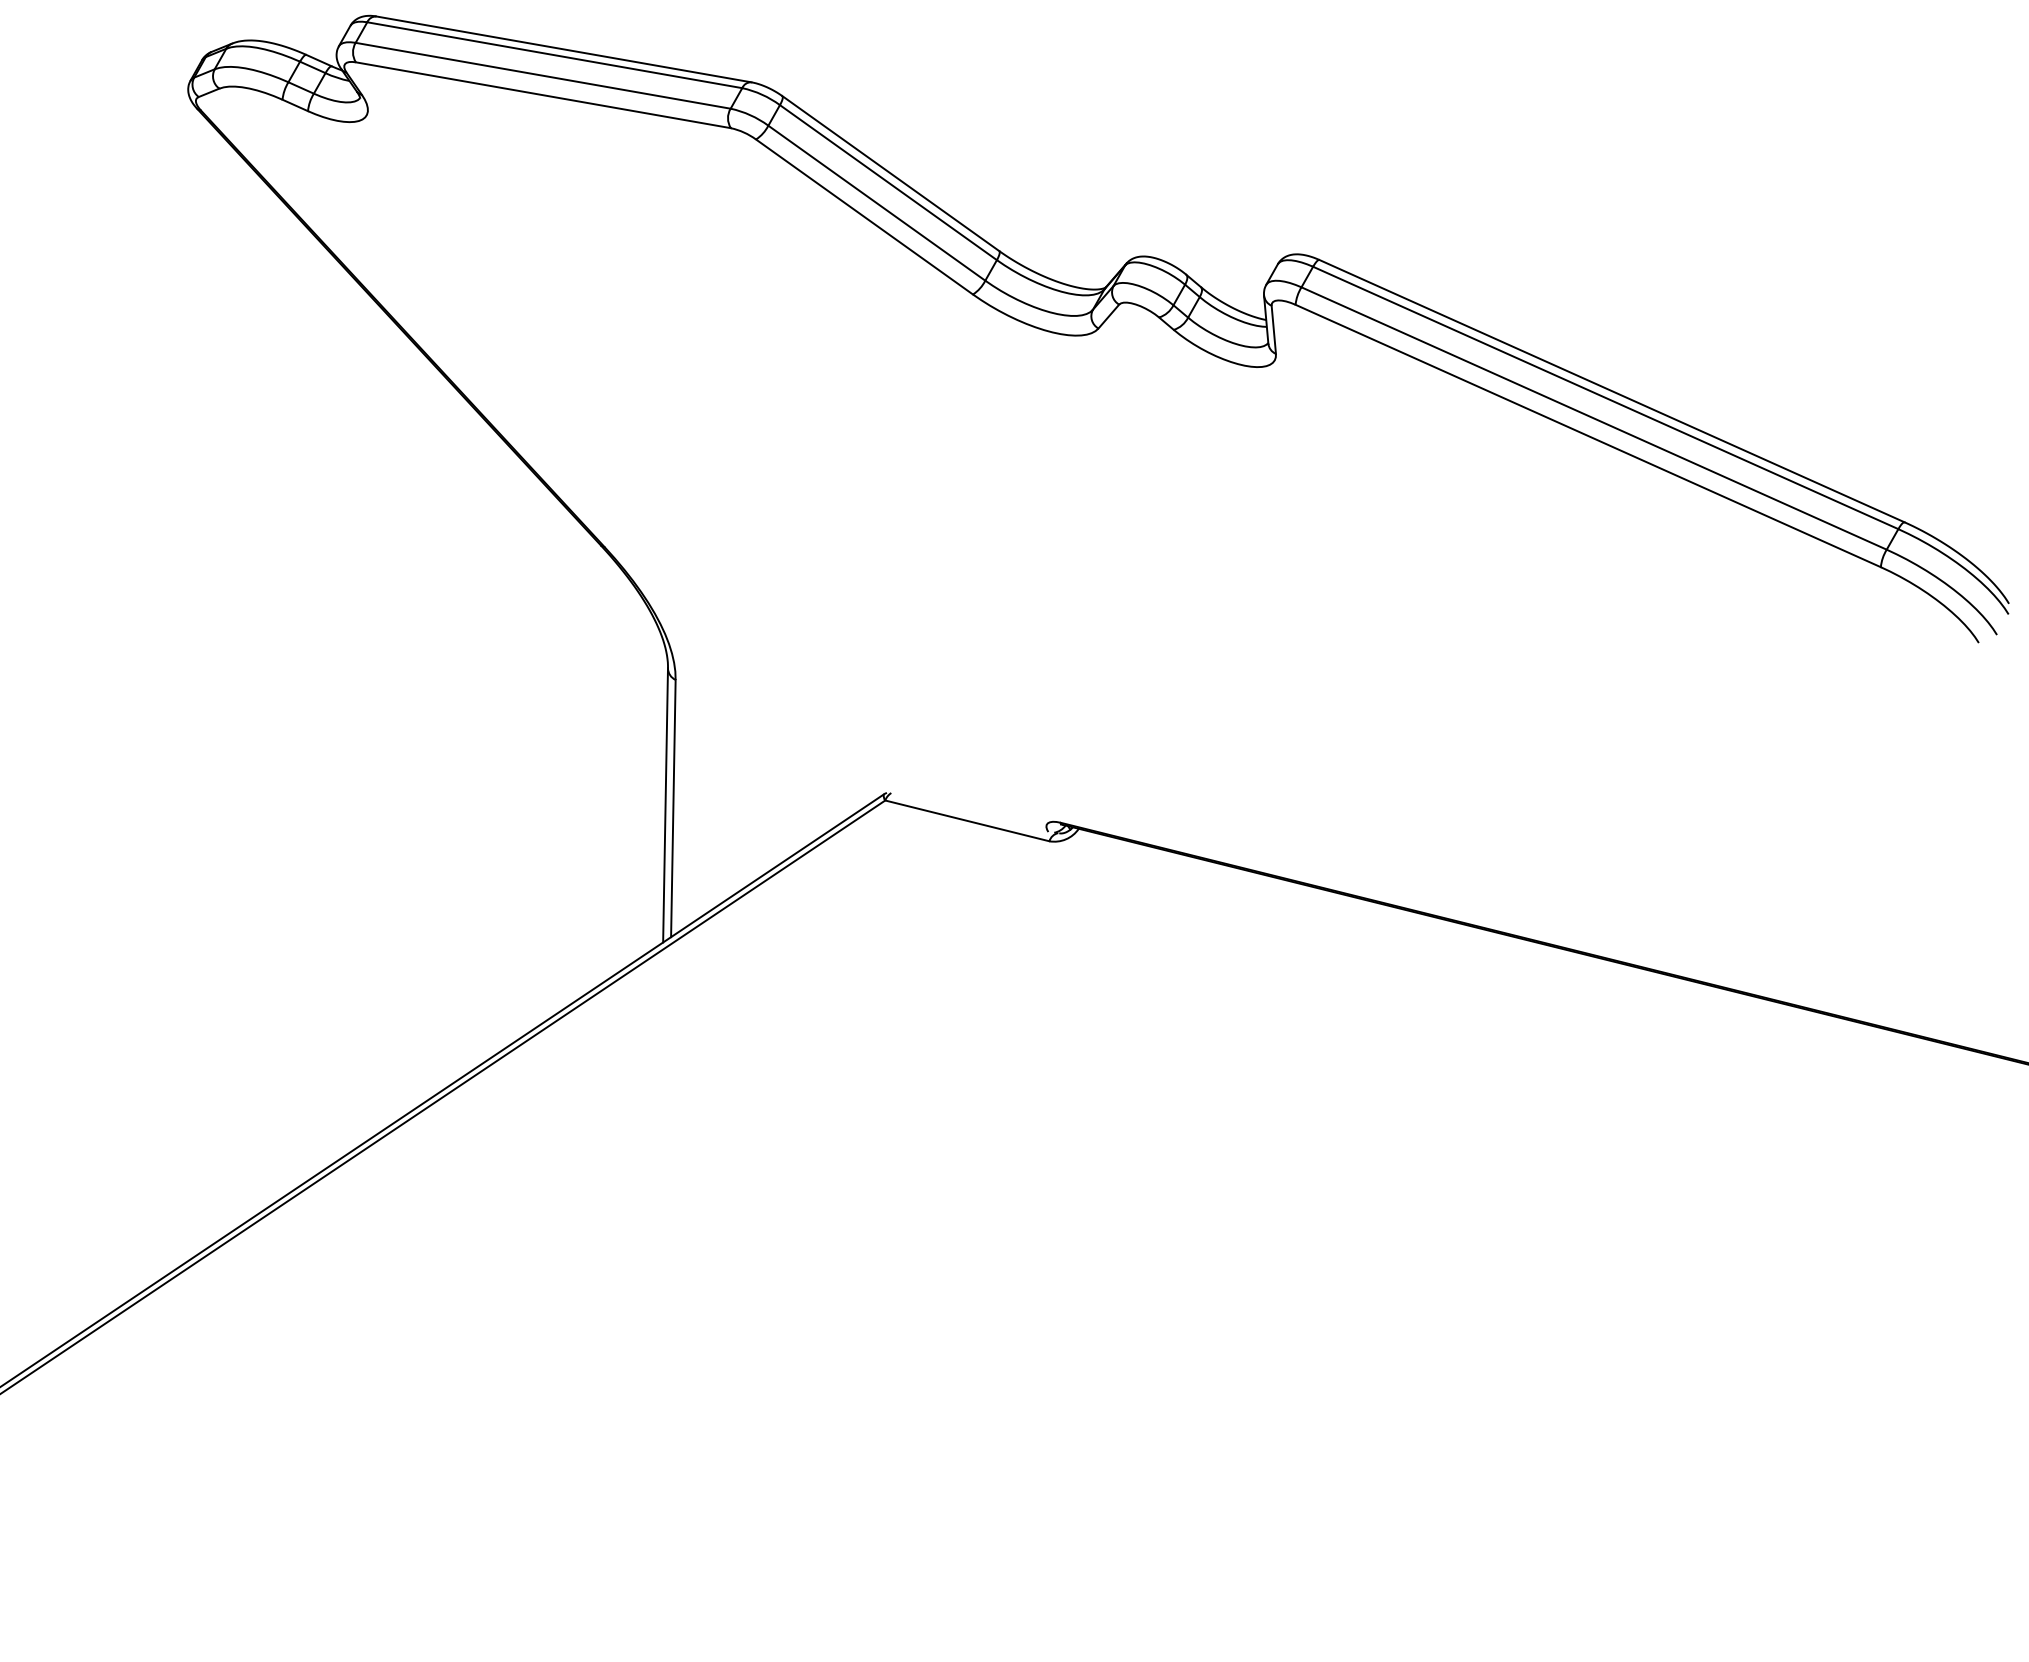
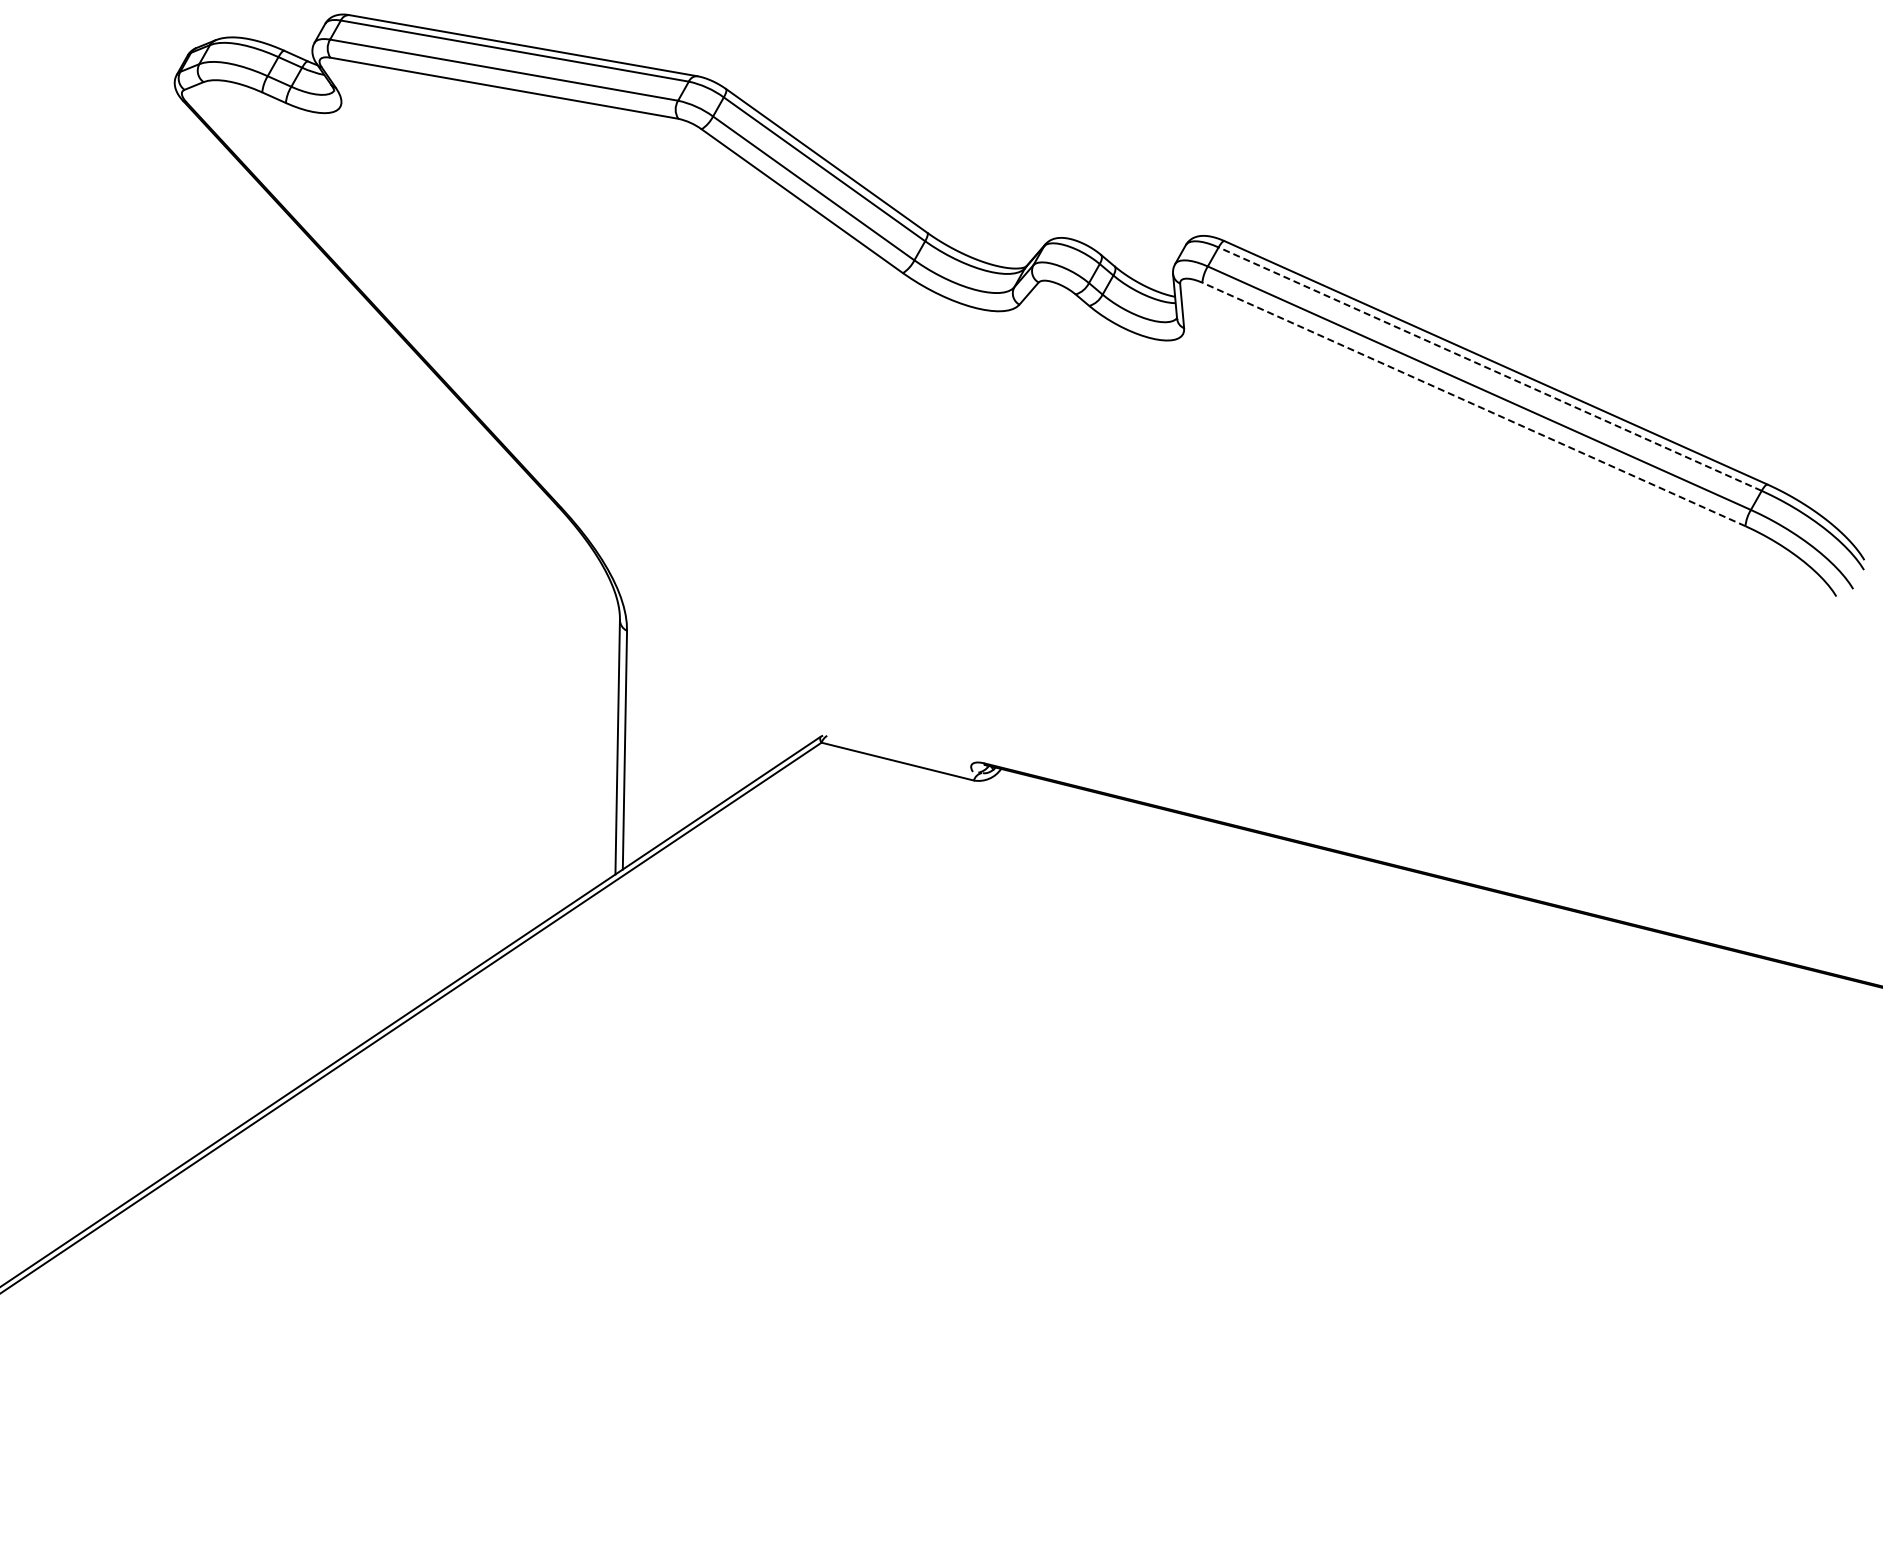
line: (1606, 398) -> (1490, 369), solid -> dashed
line: (1587, 436) -> (1473, 404), solid -> dashed

